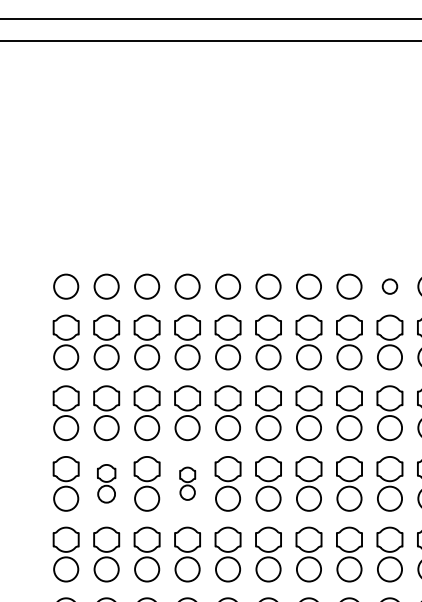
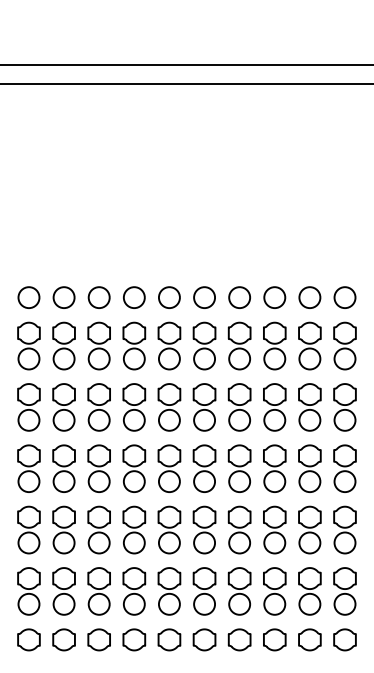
circle: (389, 286) -> (309, 297), size x1.67
part: (105, 483) -> (63, 468), size x1.43
part: (187, 483) -> (134, 468), size x1.67

